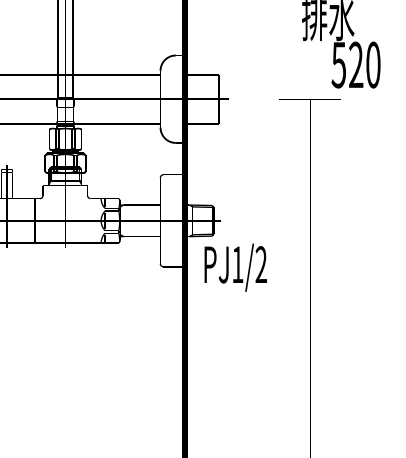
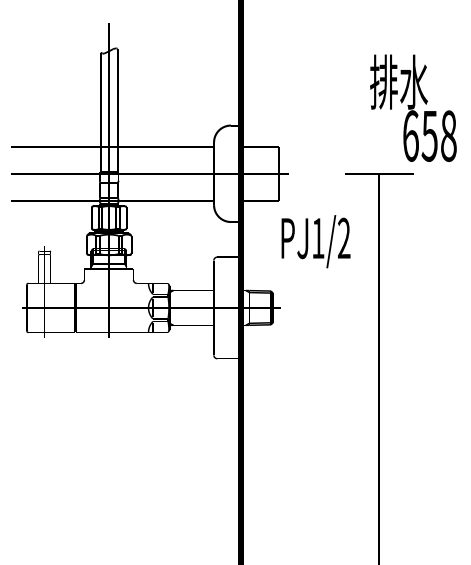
text: (355, 64) -> (429, 135), 520 -> 658
text: (235, 267) -> (315, 241), moved

